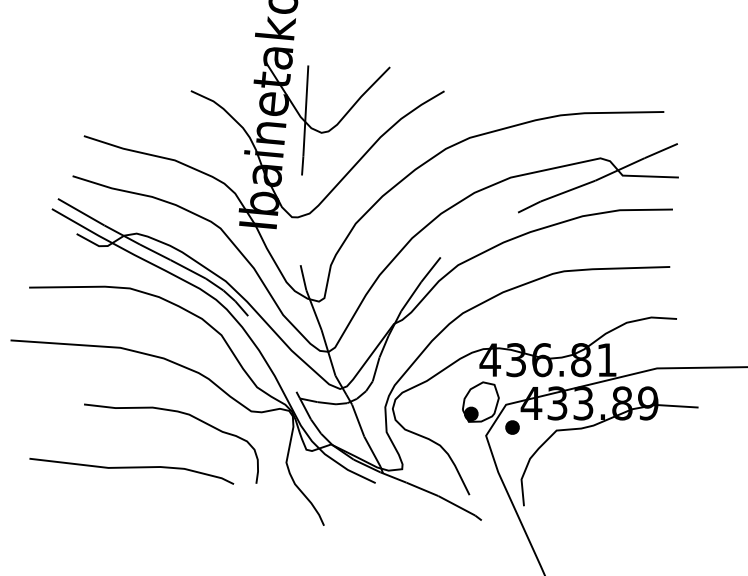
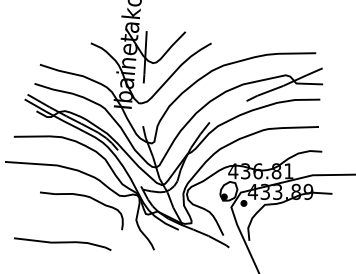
curve: (131, 469) -> (62, 243), moved

